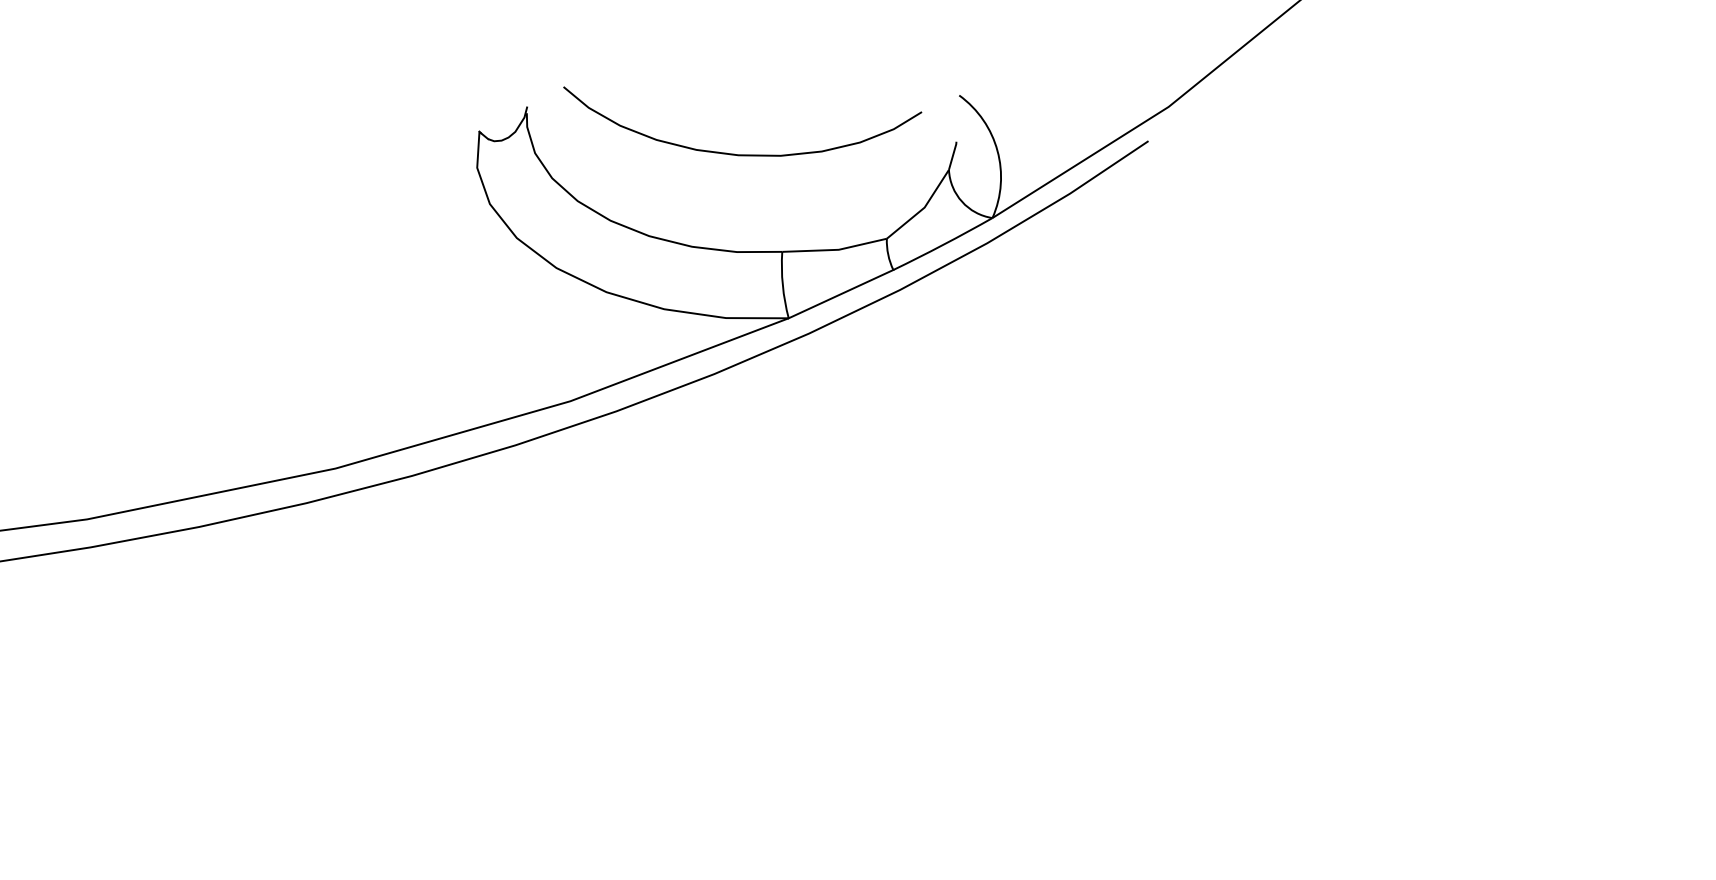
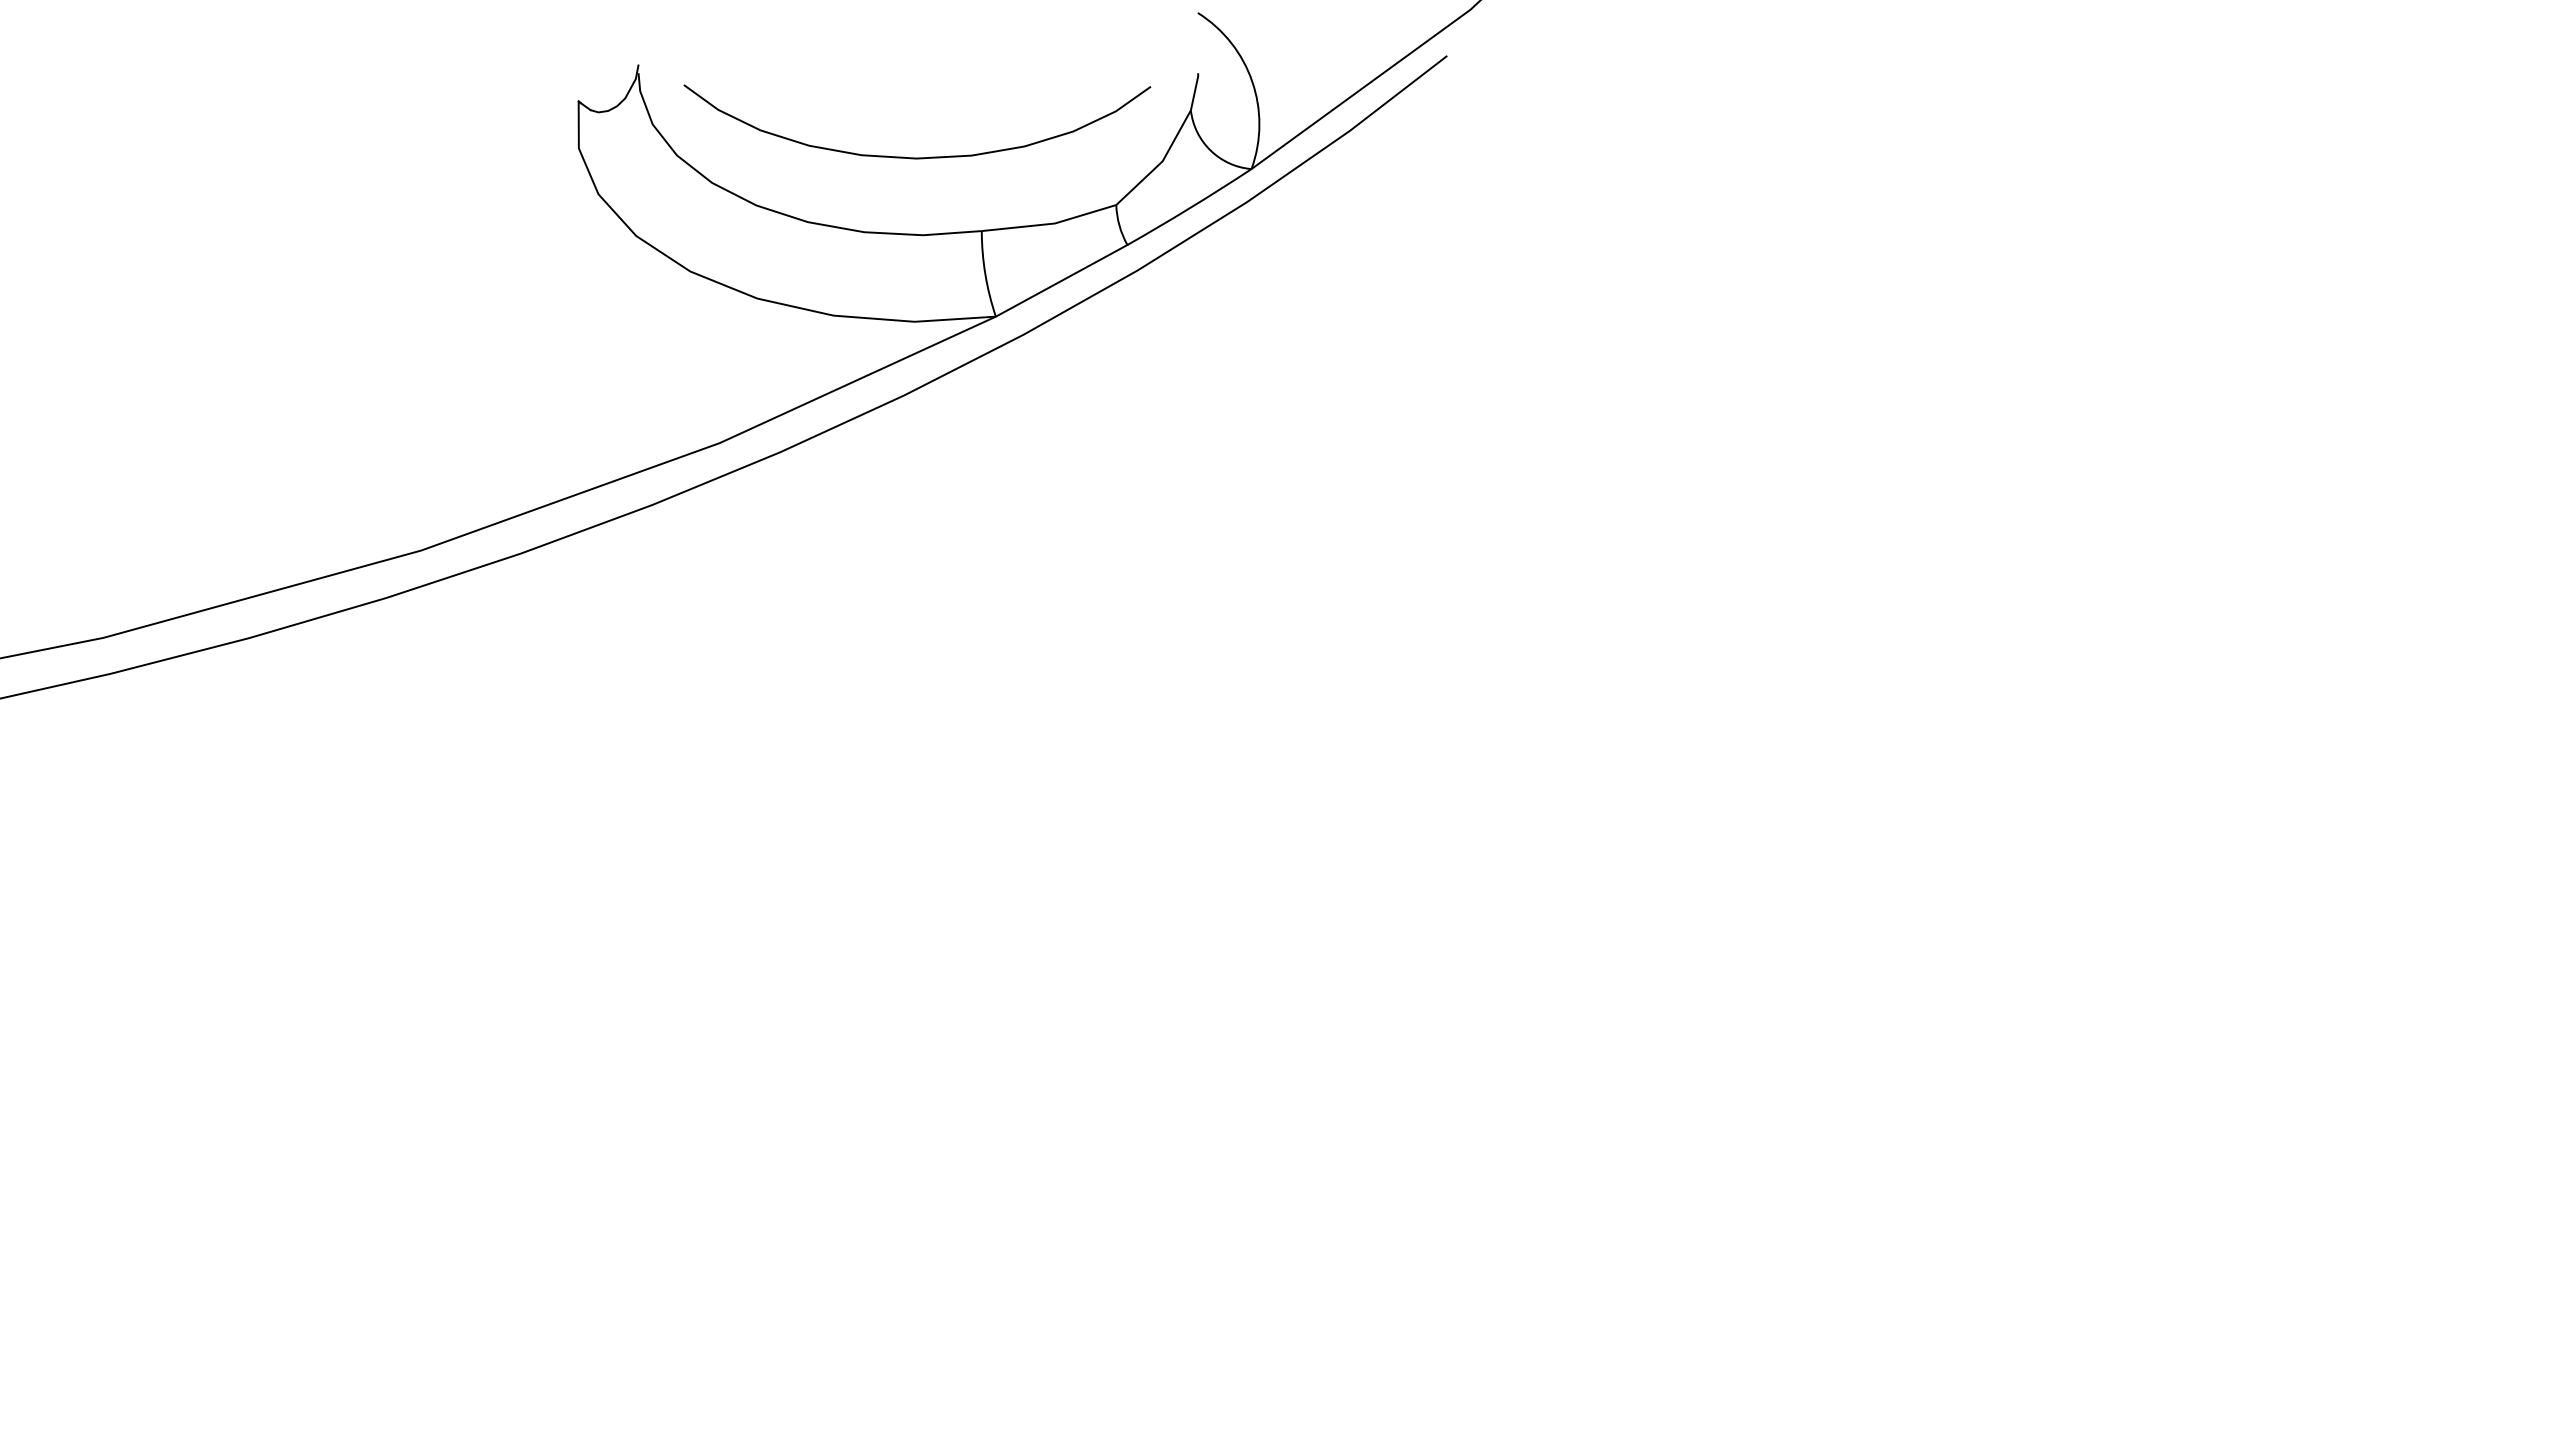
curve: (739, 154) -> (917, 157), moved

